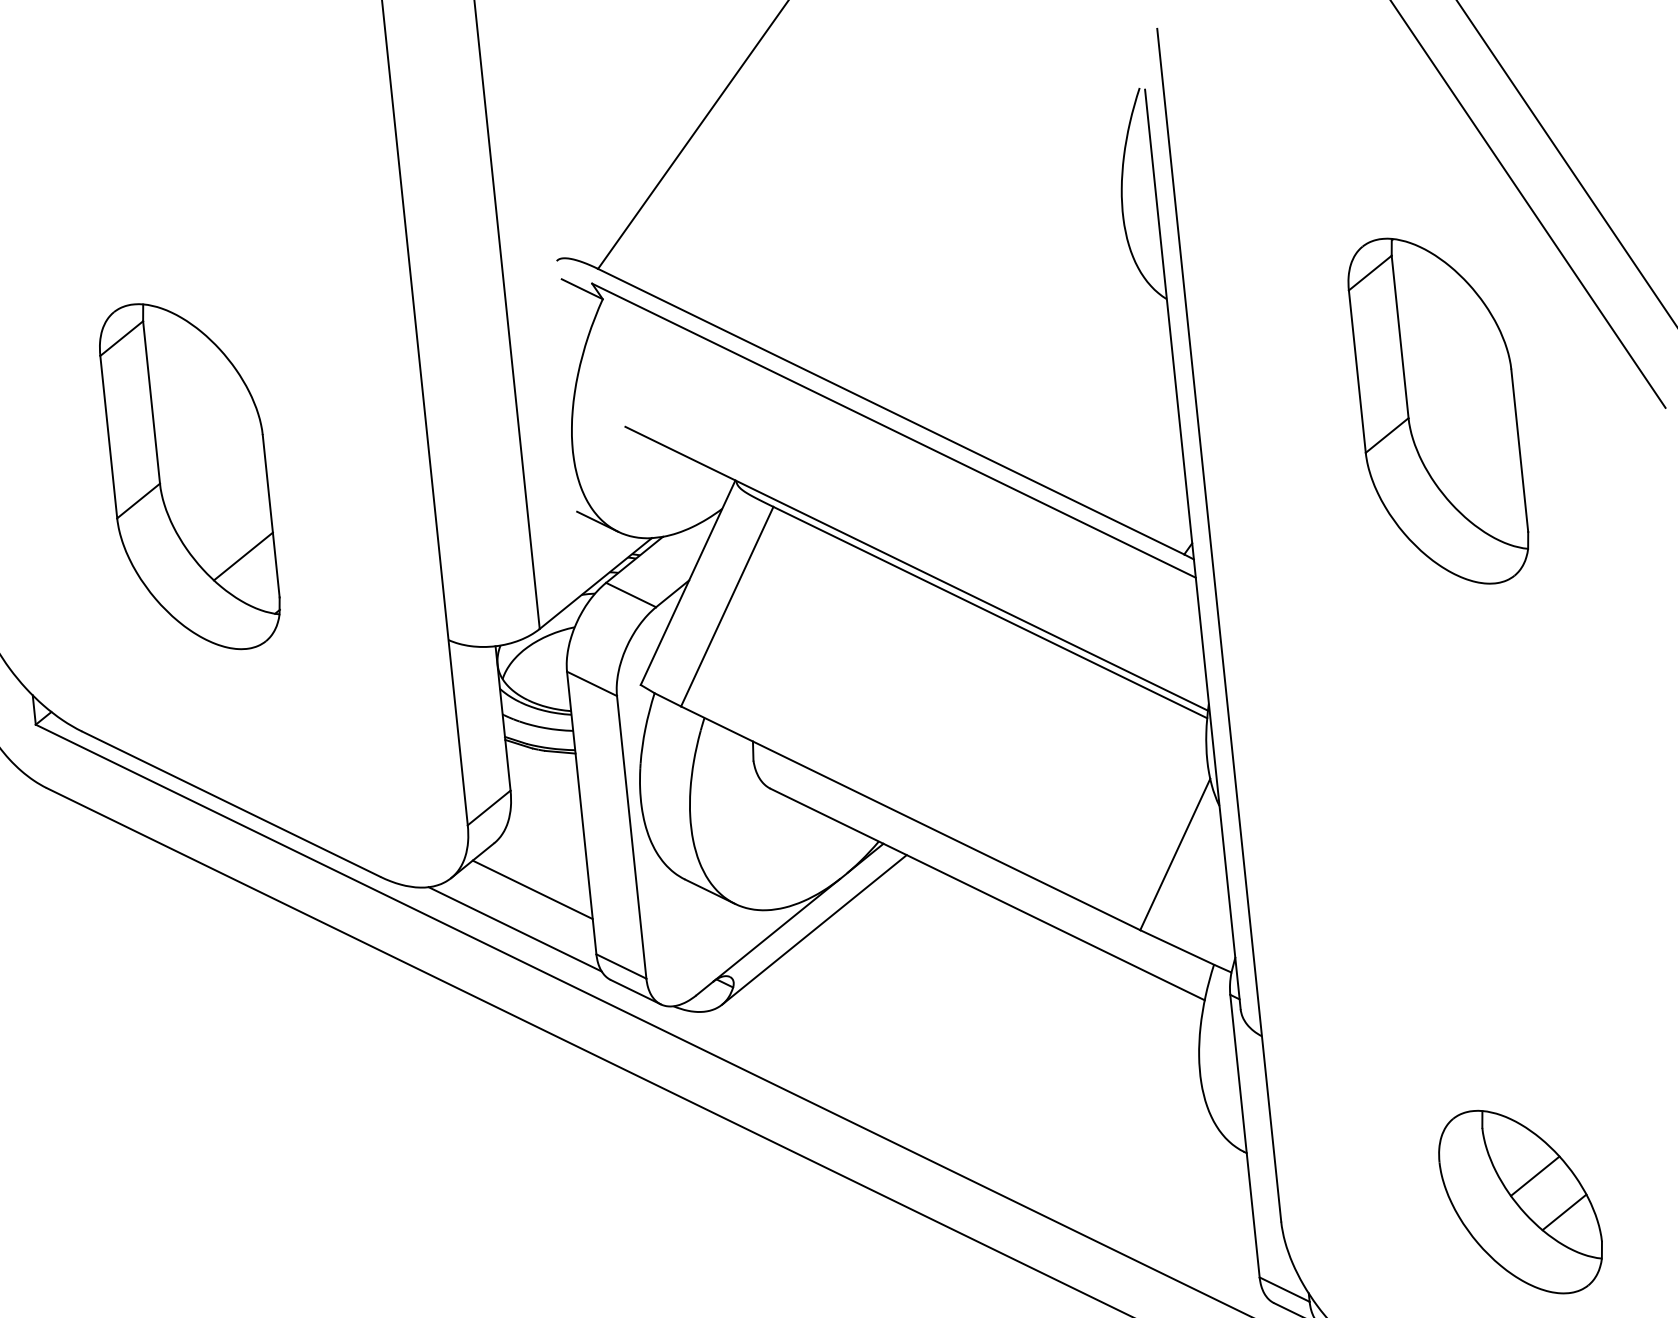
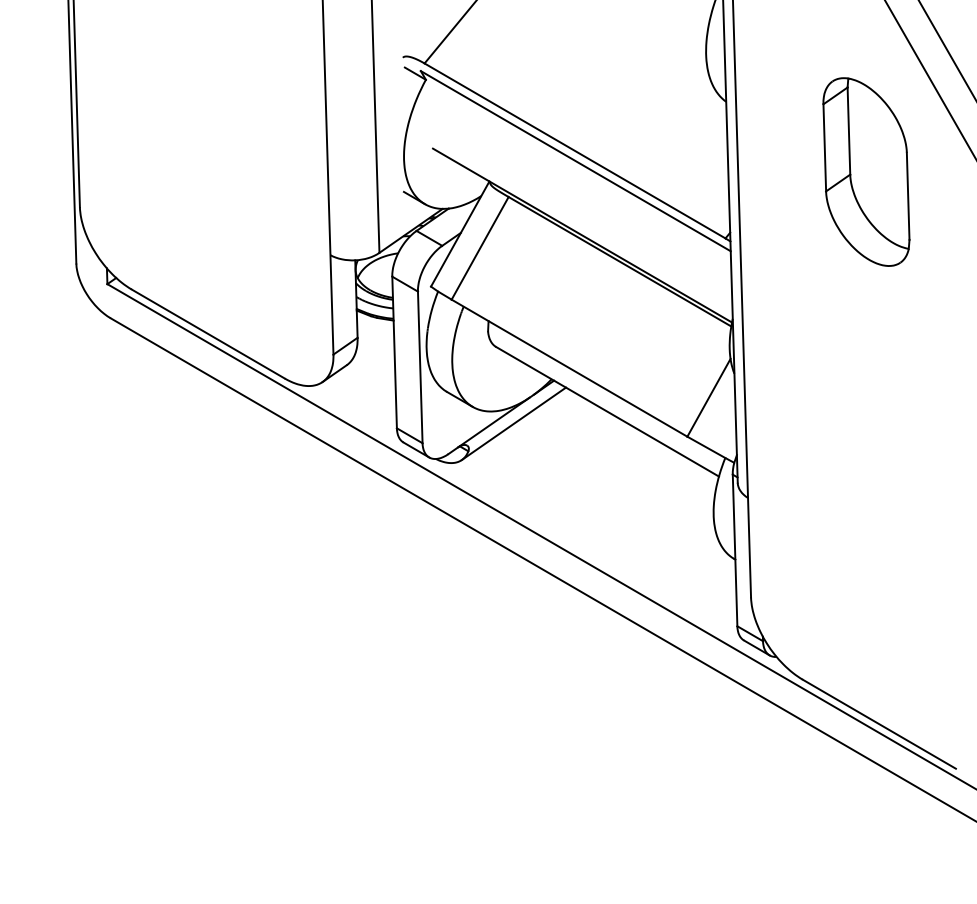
part: (190, 475) -> (199, 157), removed
line: (532, 889) -> (365, 391), removed
line: (514, 928) -> (354, 411), removed
part: (1519, 1202) -> (878, 596), removed

